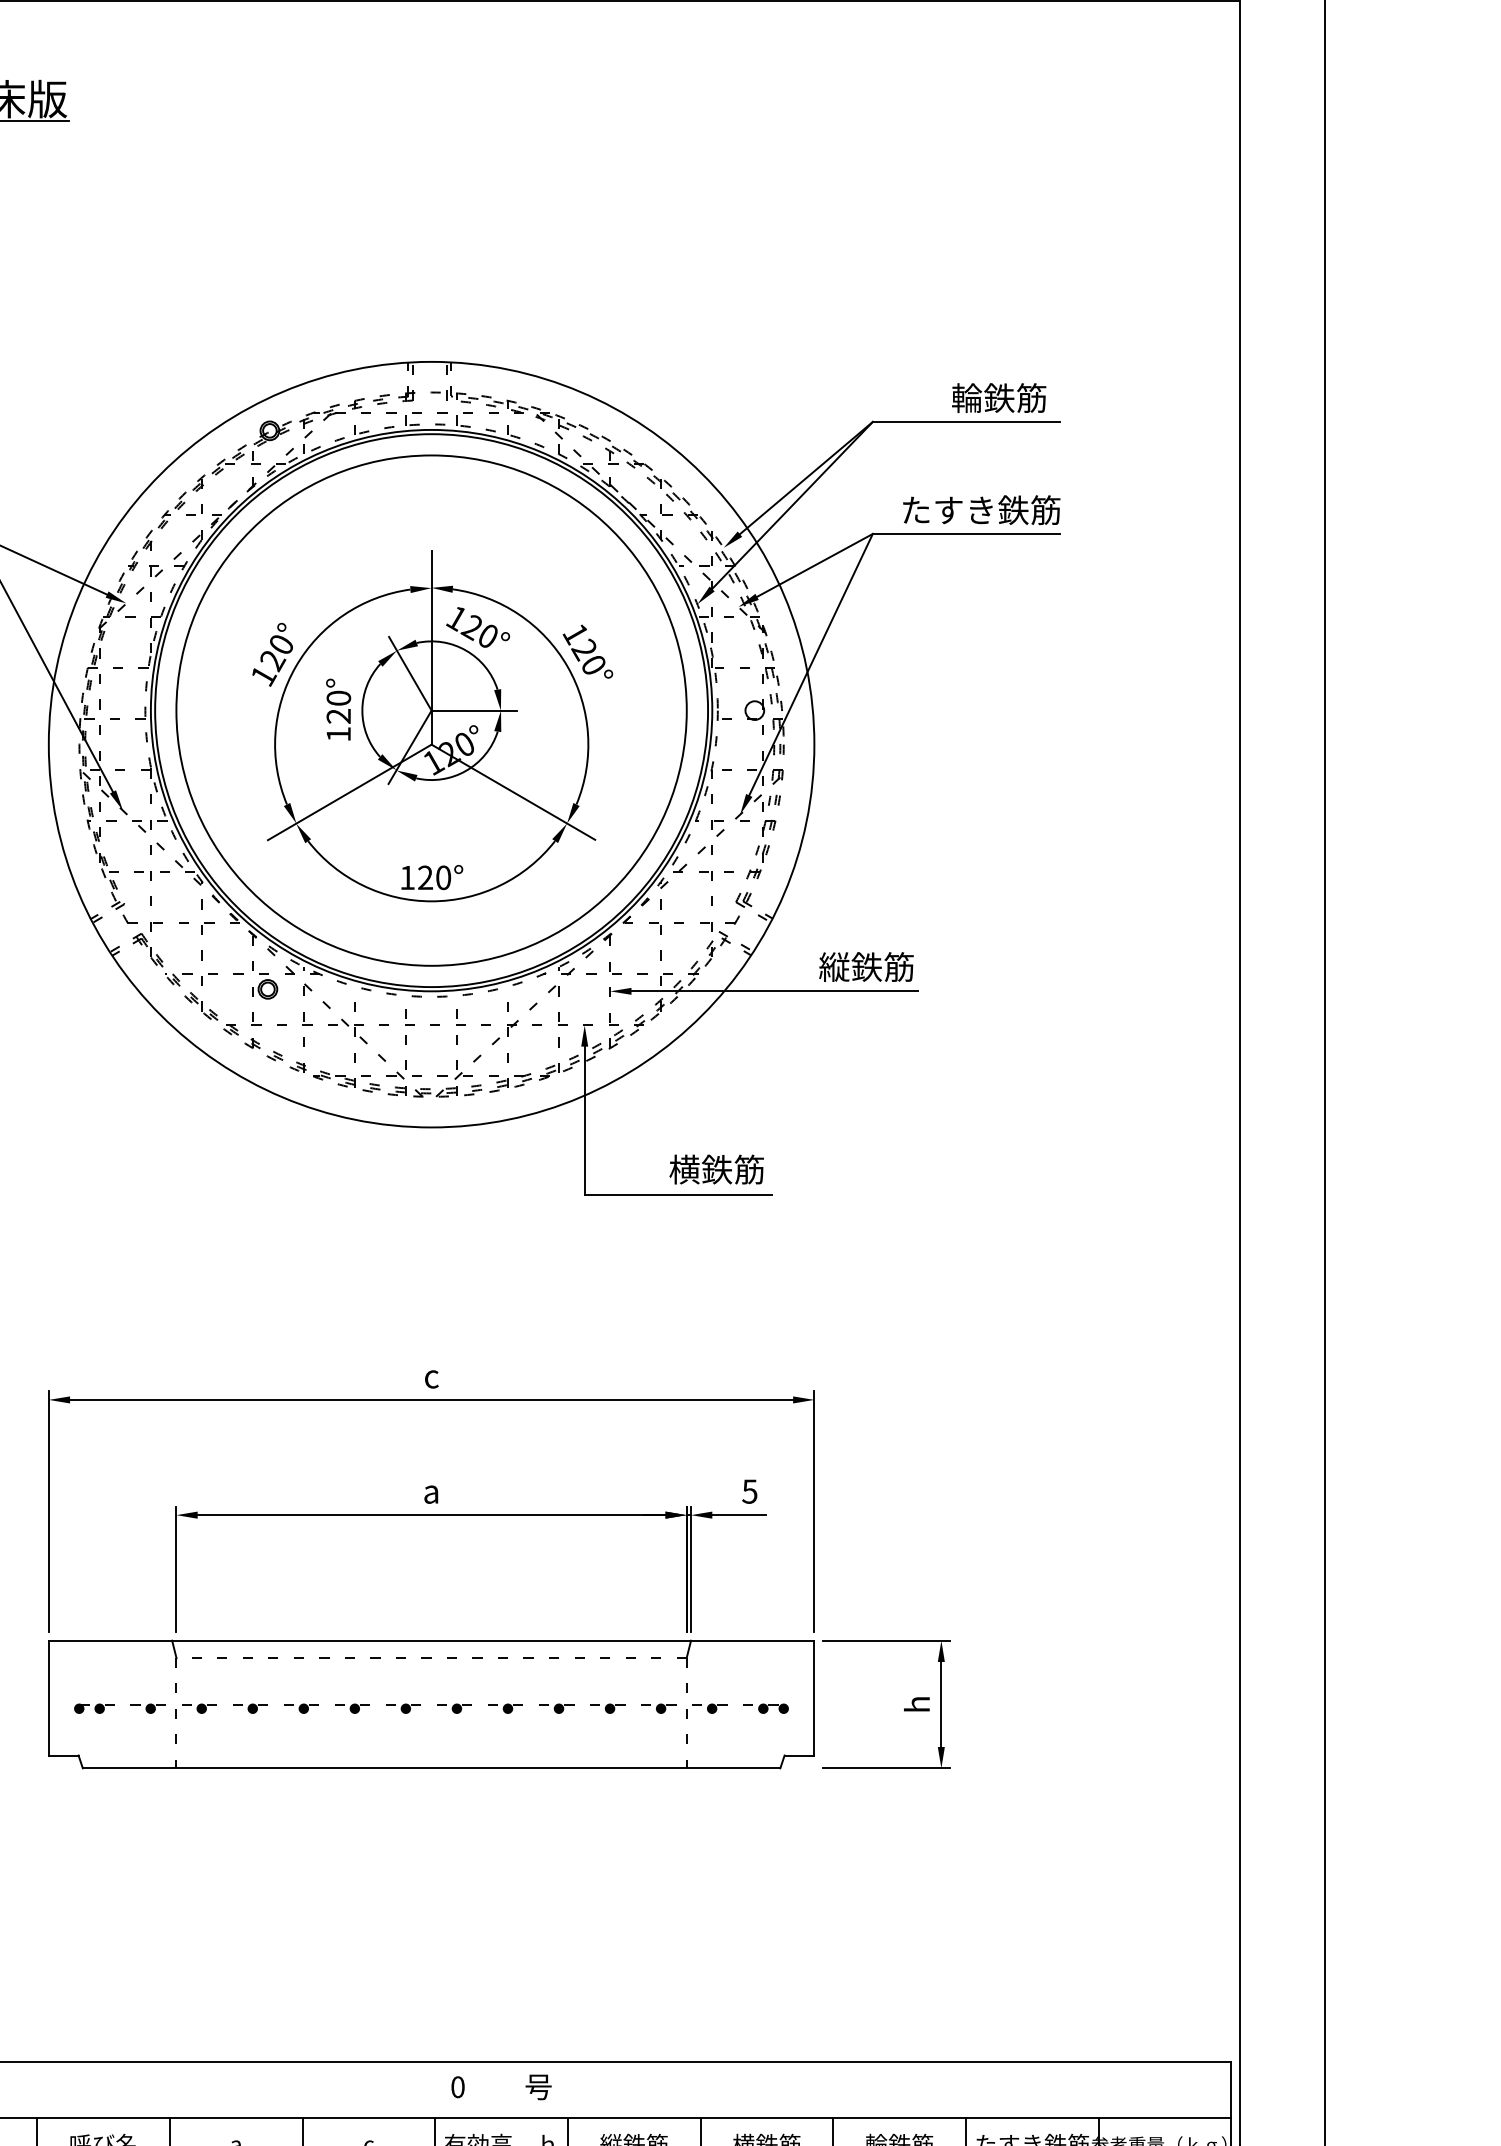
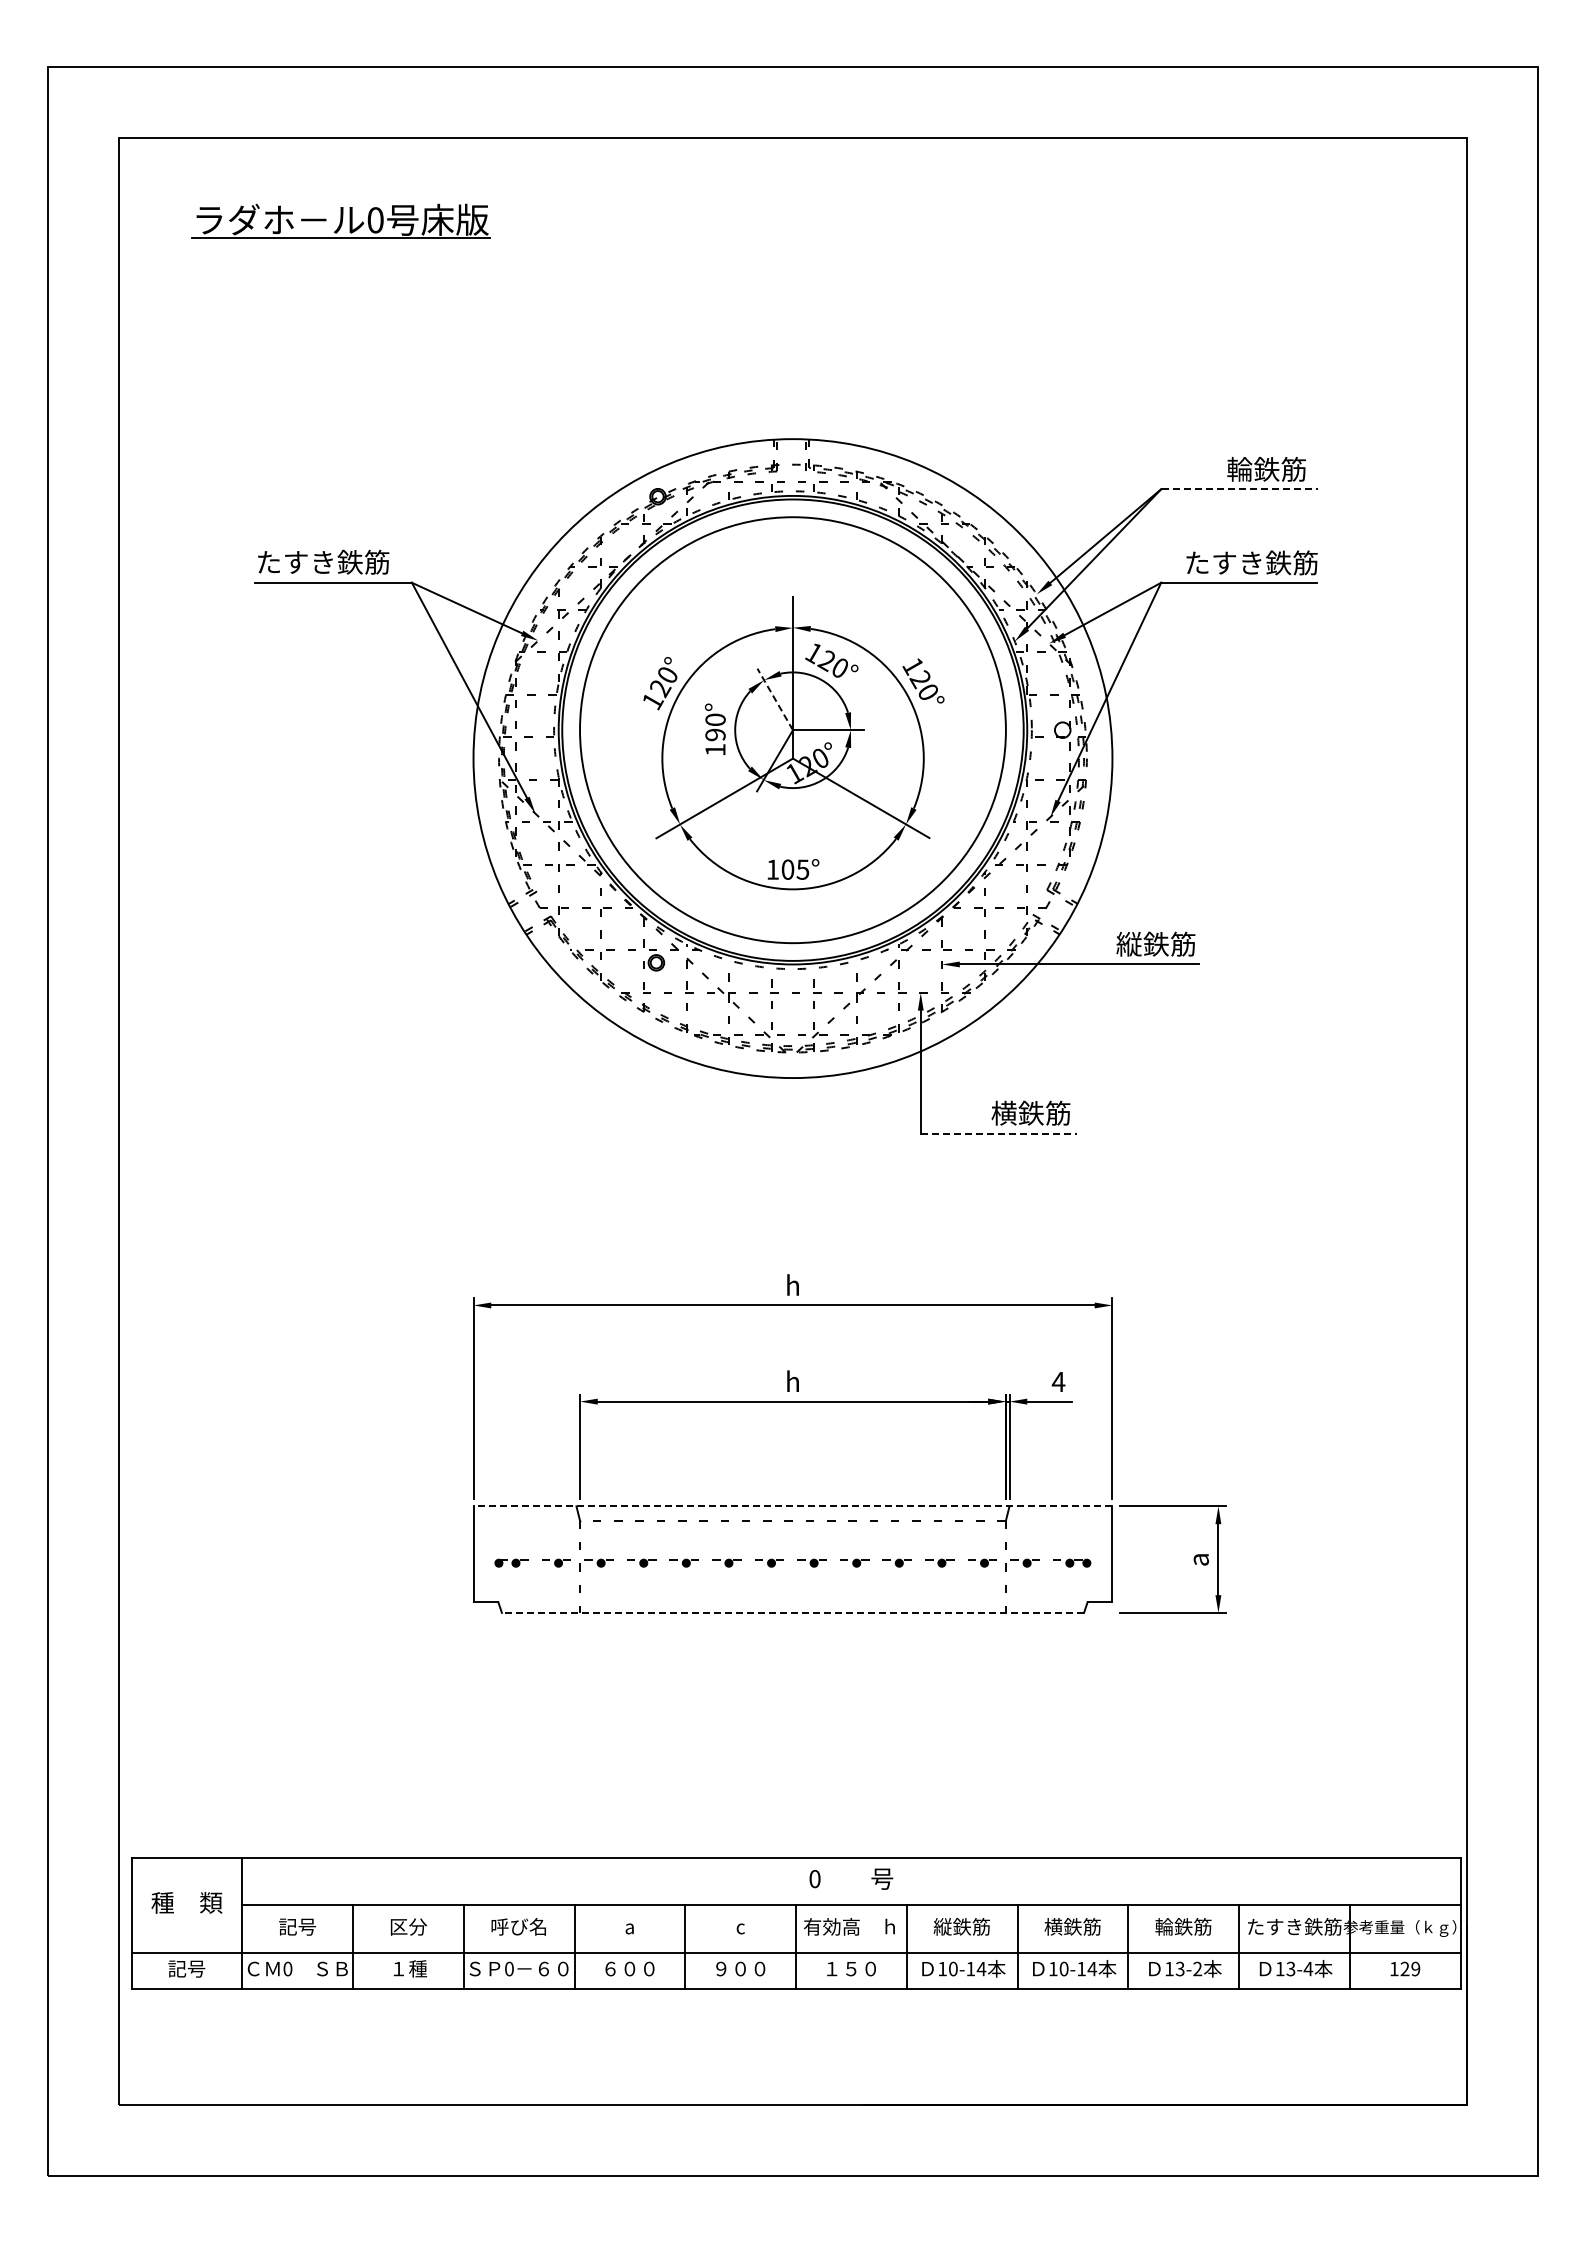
line: (967, 422) -> (1240, 489), solid -> dashed
line: (409, 673) -> (774, 699), solid -> dashed
text: (338, 715) -> (715, 734), 120° -> 190°
text: (434, 877) -> (795, 869), 120° -> 105°
line: (679, 1195) -> (999, 1134), solid -> dashed
text: (431, 1376) -> (792, 1285), c -> h
text: (431, 1491) -> (792, 1381), a -> h
text: (749, 1492) -> (1058, 1382), 5 -> 4
line: (431, 1640) -> (792, 1506), solid -> dashed
text: (917, 1704) -> (1198, 1559), h -> a
line: (431, 1767) -> (792, 1612), solid -> dashed

